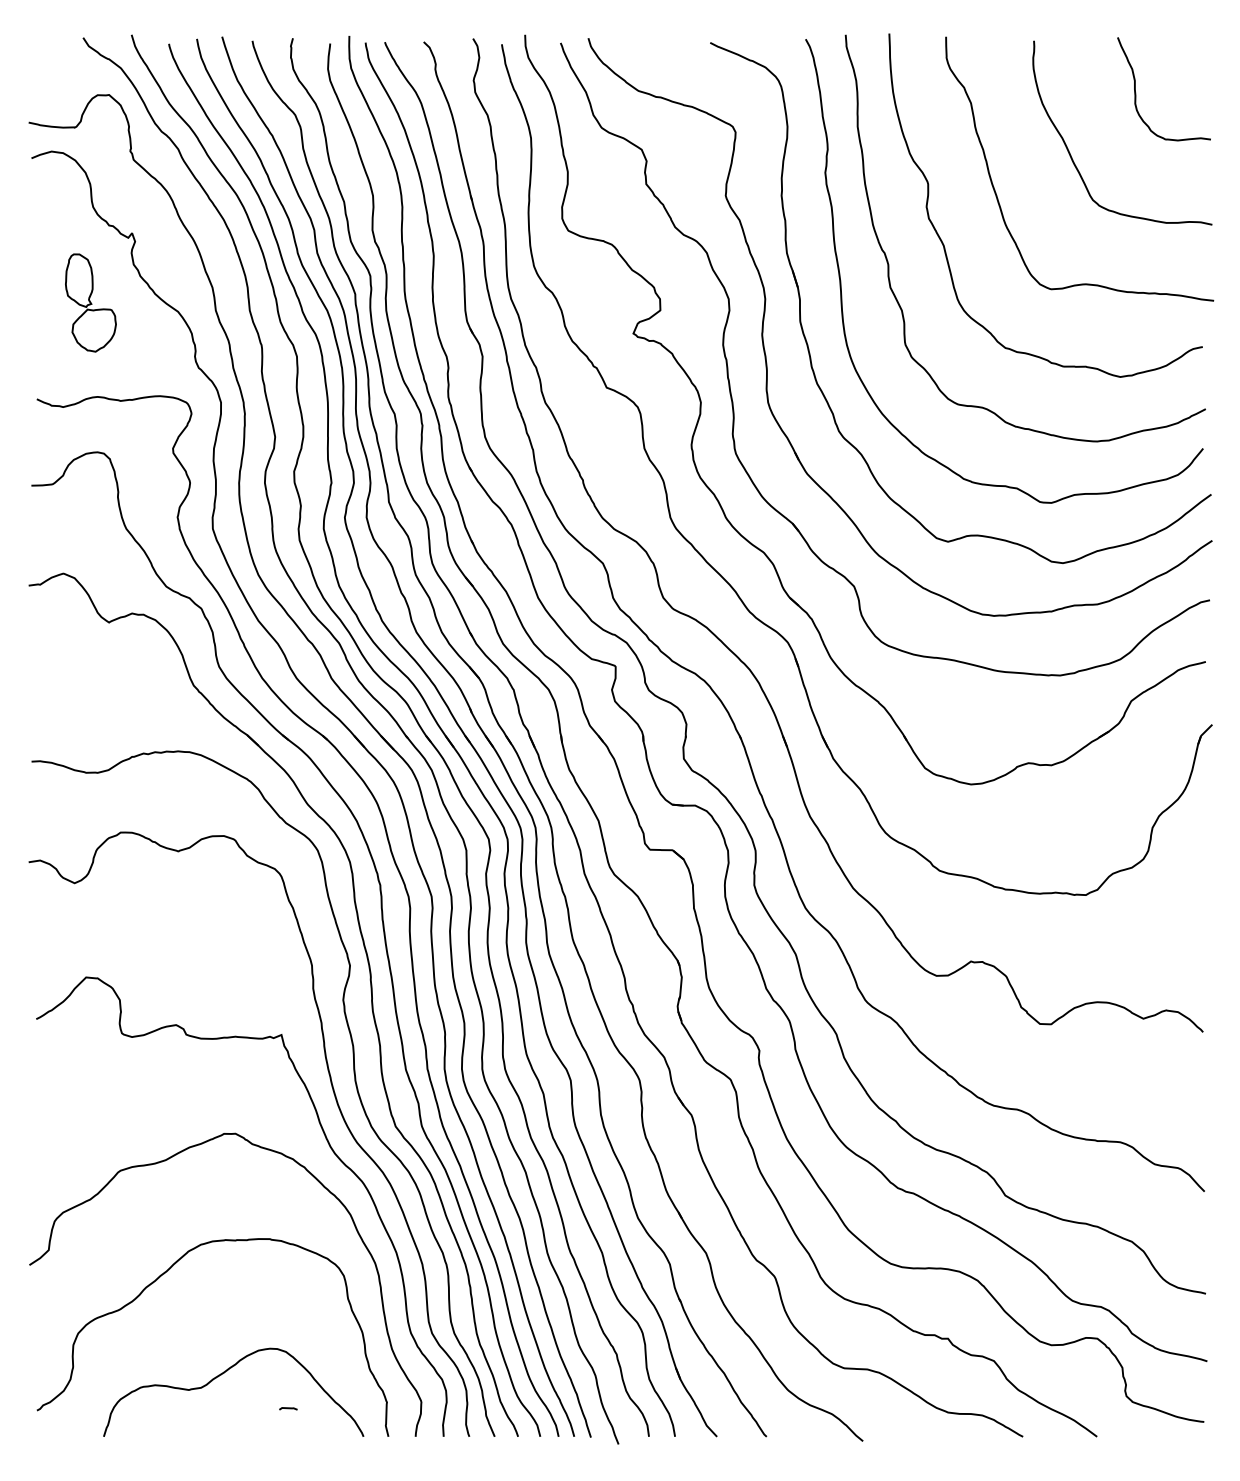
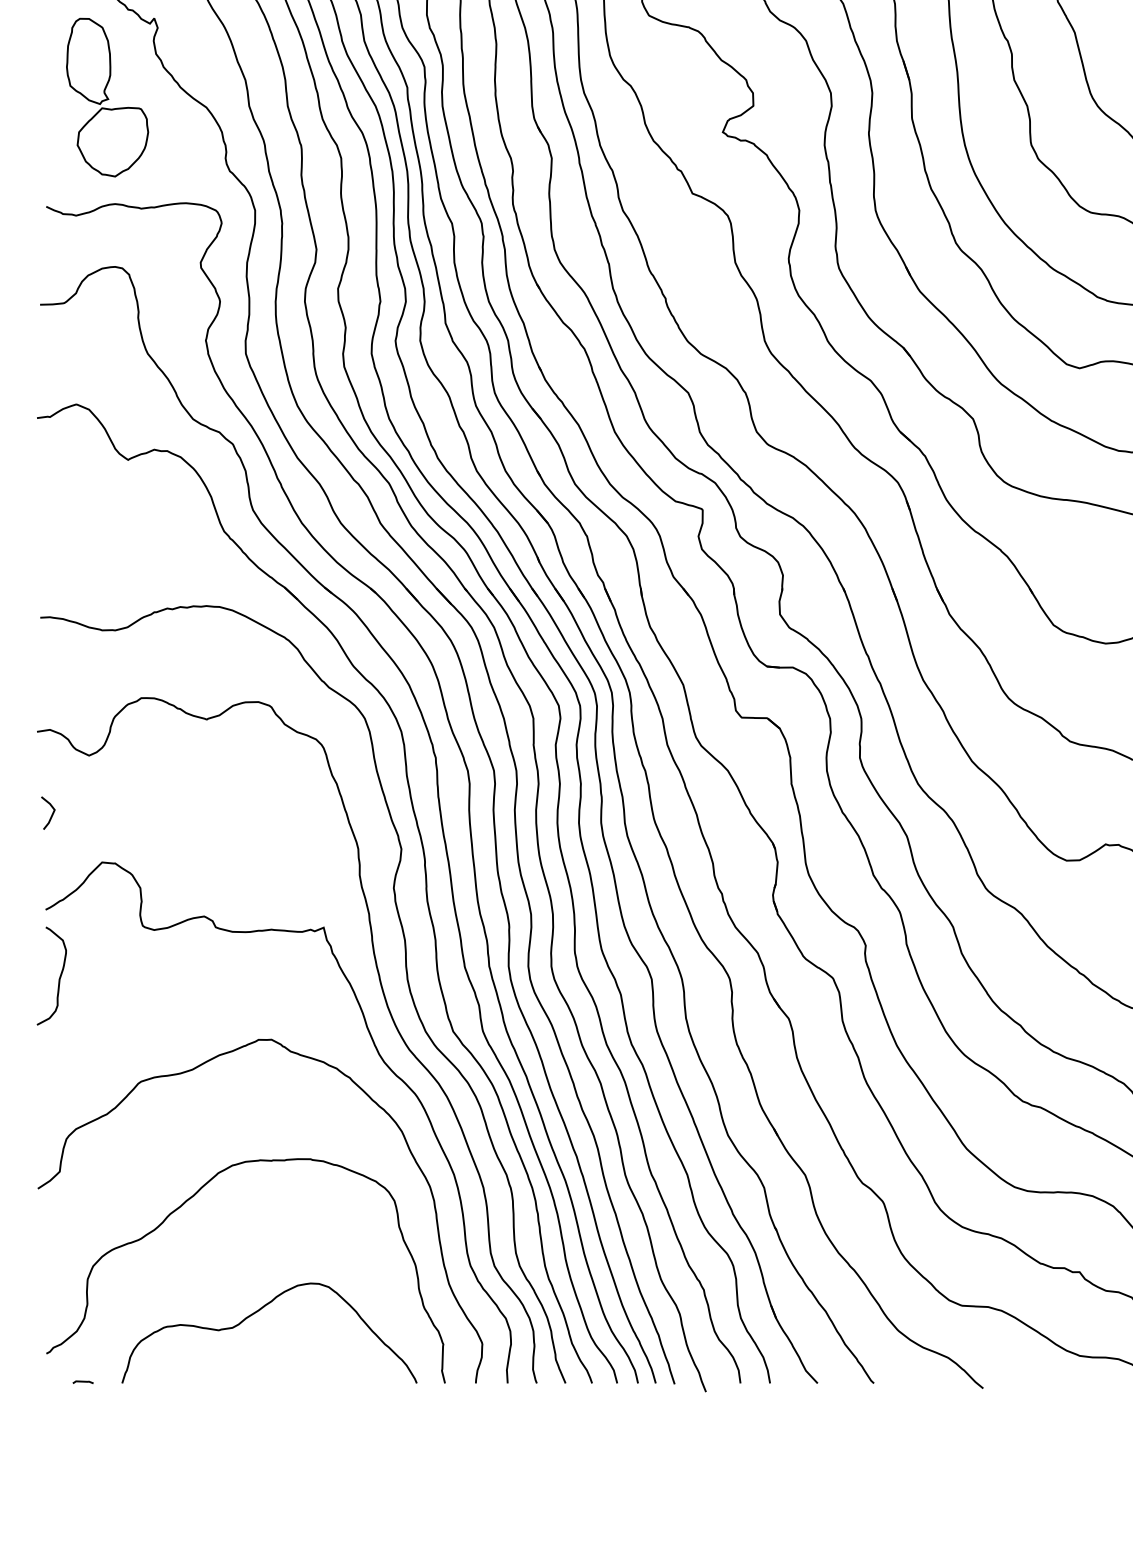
part: (90, 302) -> (107, 96), size x1.43
line: (41, 934) -> (51, 813), added
curve: (47, 1080) -> (58, 979), added
line: (288, 1408) -> (83, 1381), moved

